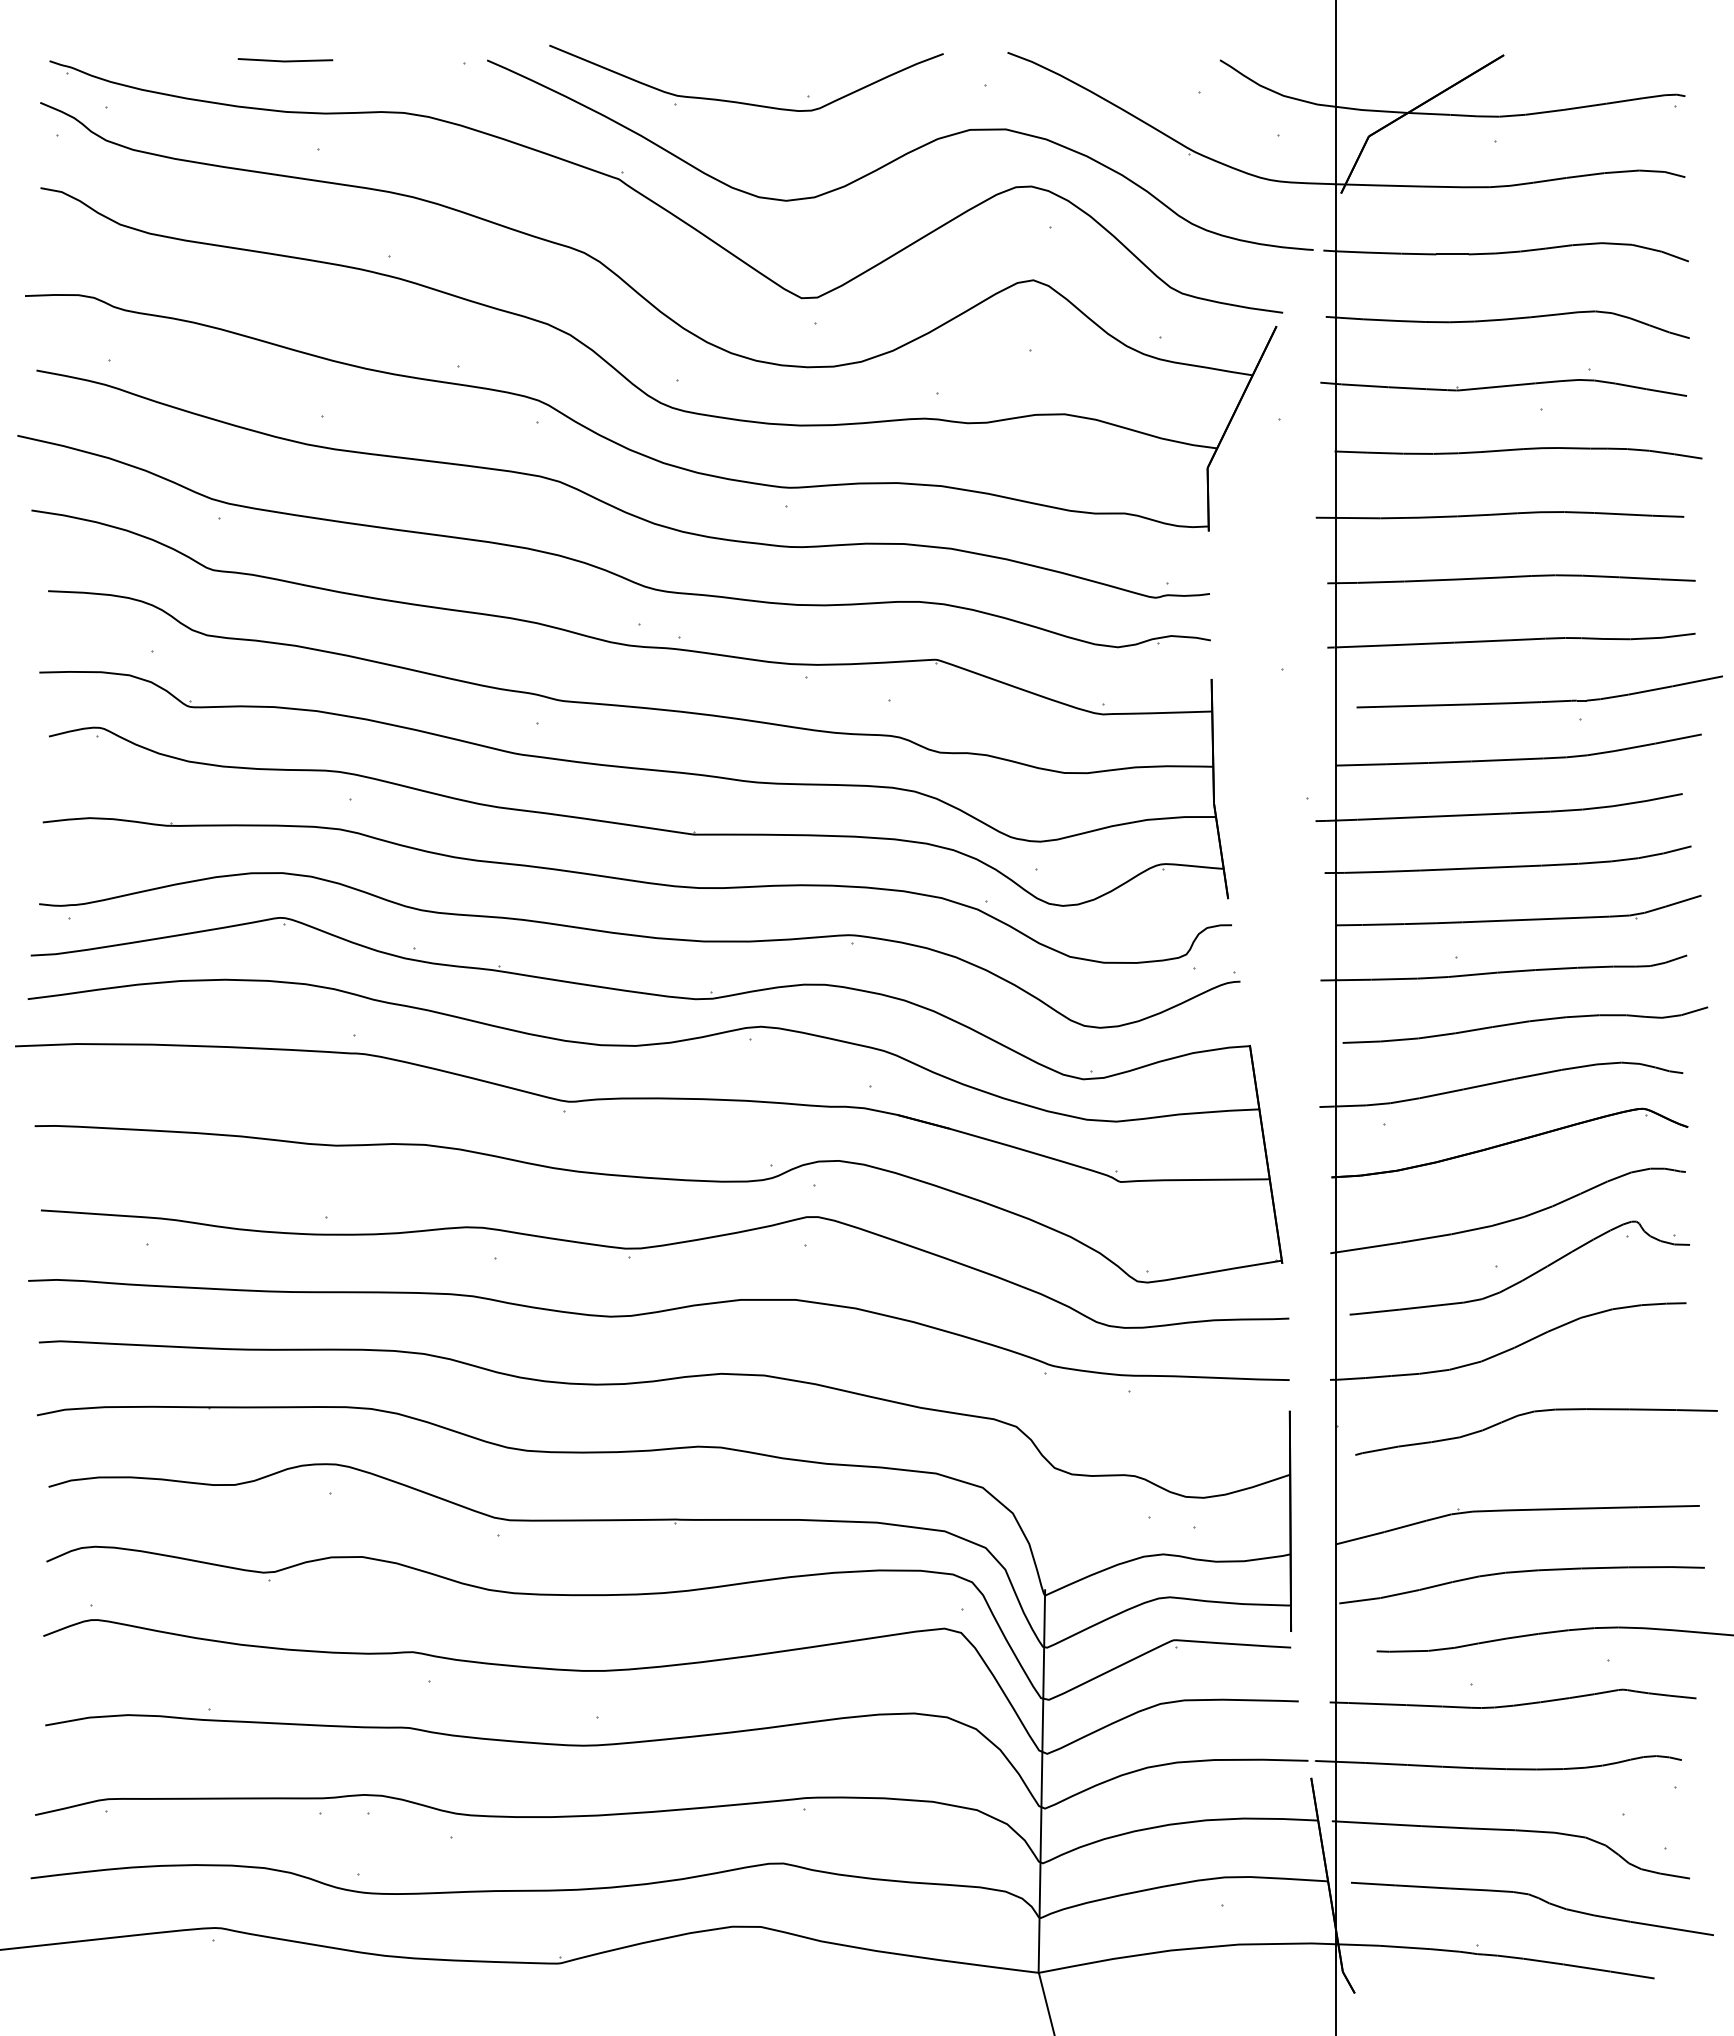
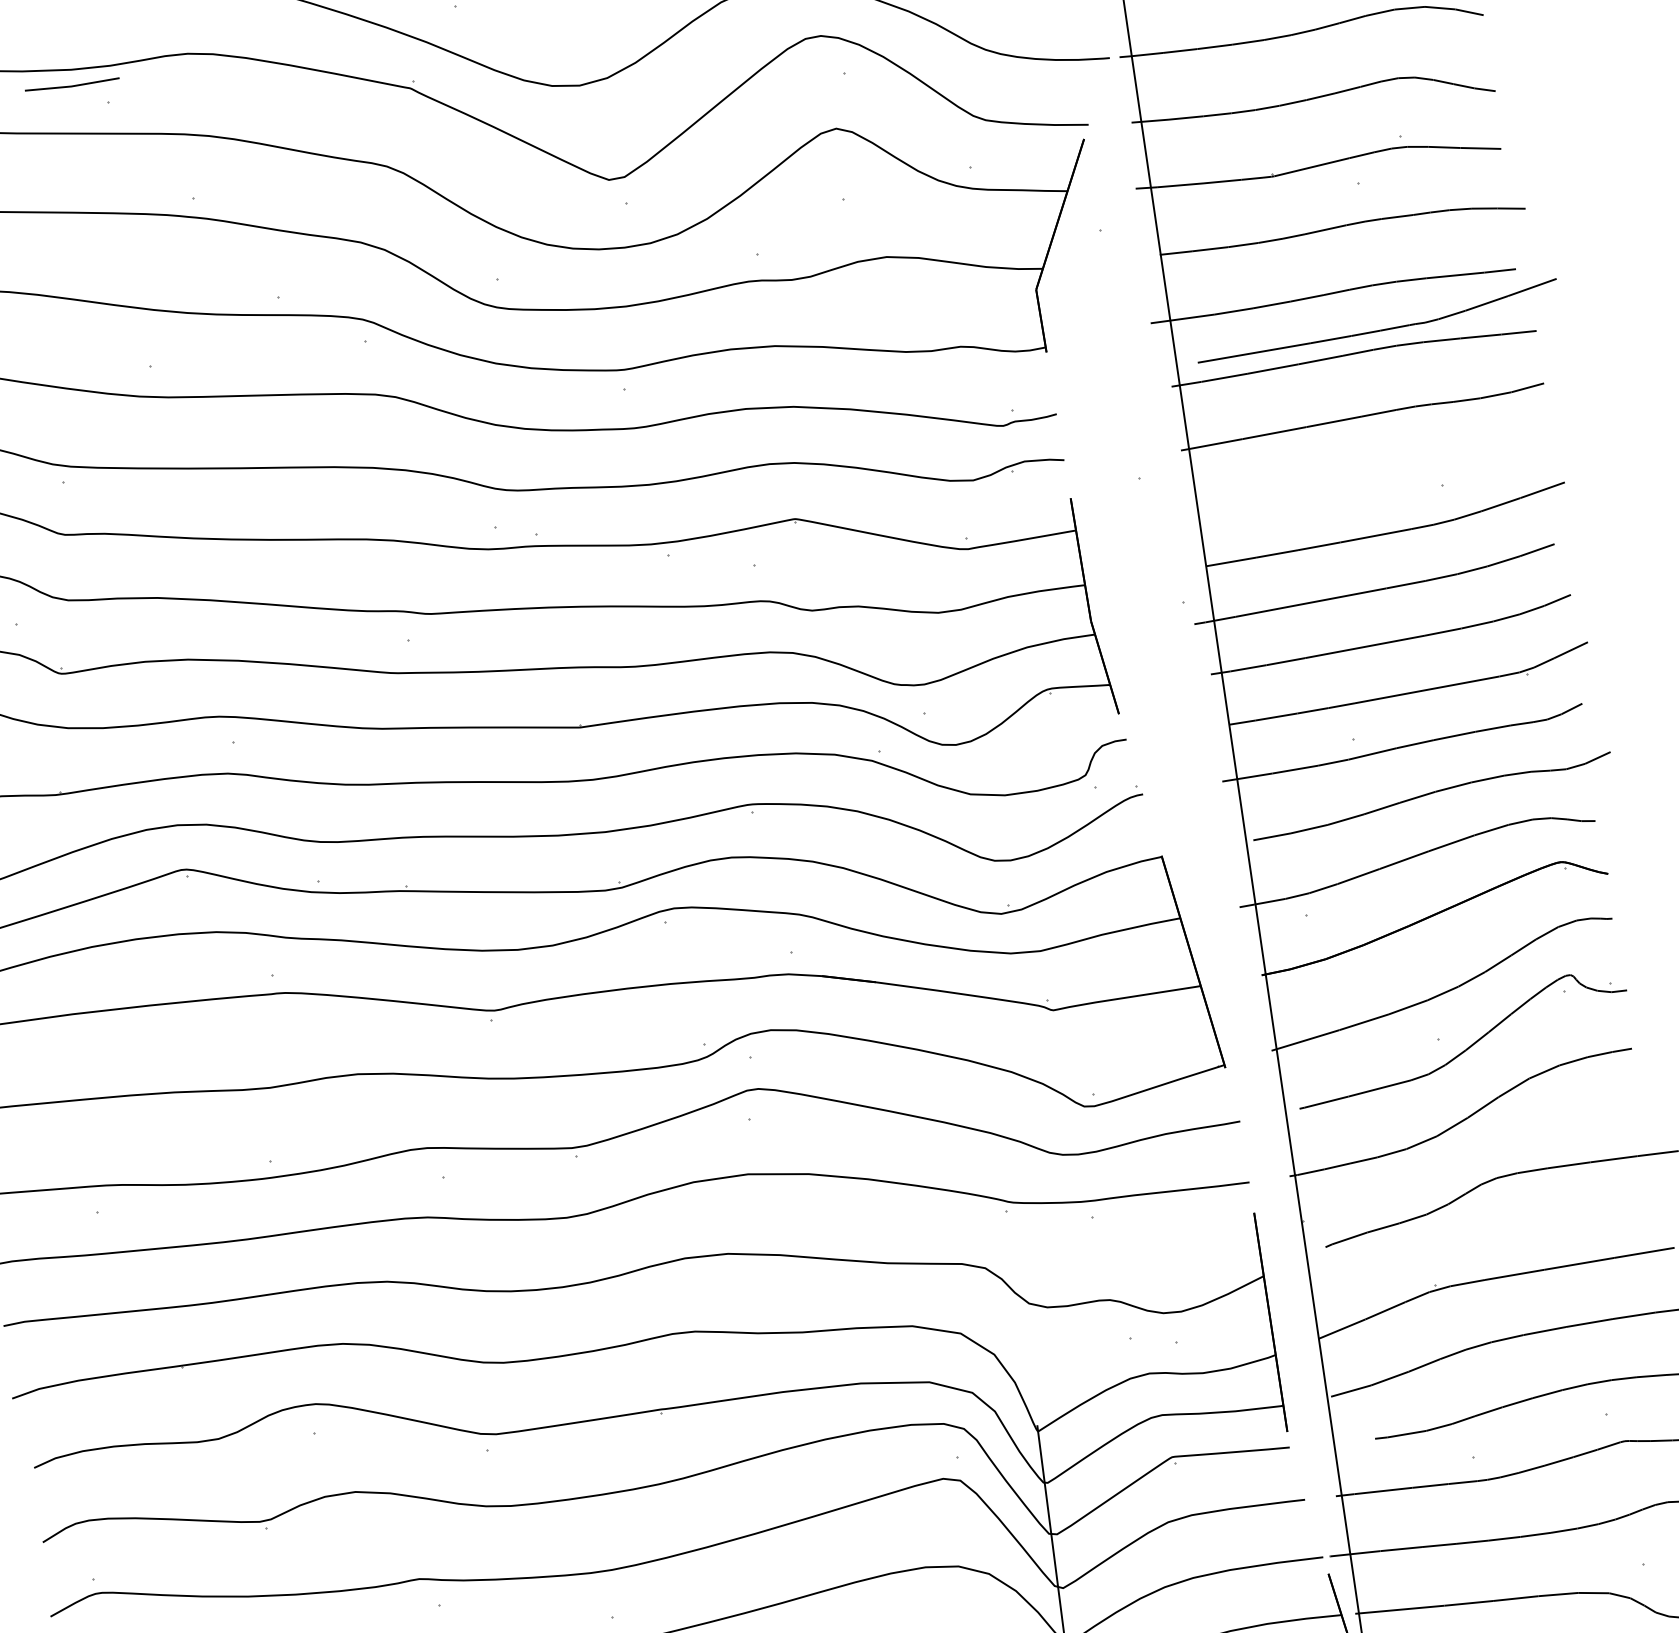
line: (285, 60) -> (72, 85), moved
curve: (1539, 701) -> (1378, 330), moved

